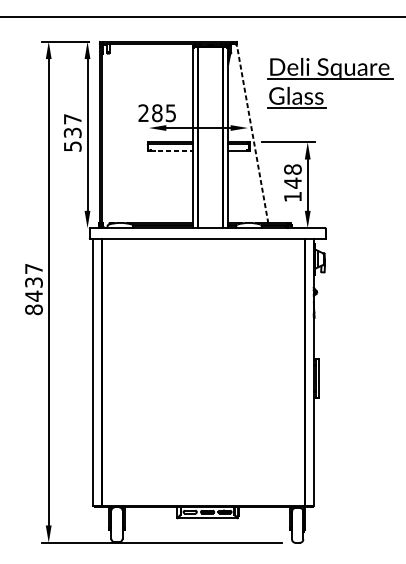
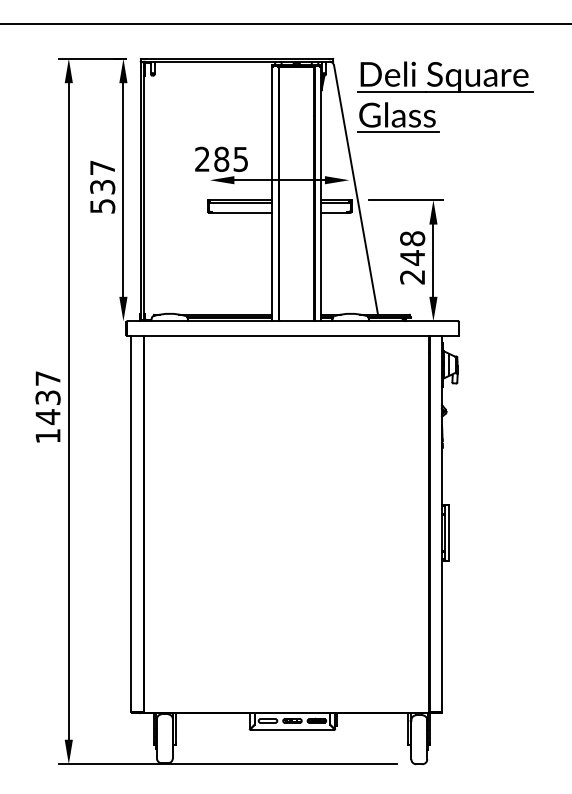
part: (330, 82) -> (445, 96), moved
line: (252, 134) -> (355, 189), dashed -> solid
line: (172, 150) -> (242, 212), dashed -> solid
text: (292, 197) -> (412, 277), 148 -> 248
text: (33, 309) -> (47, 435), 8437 -> 1437

